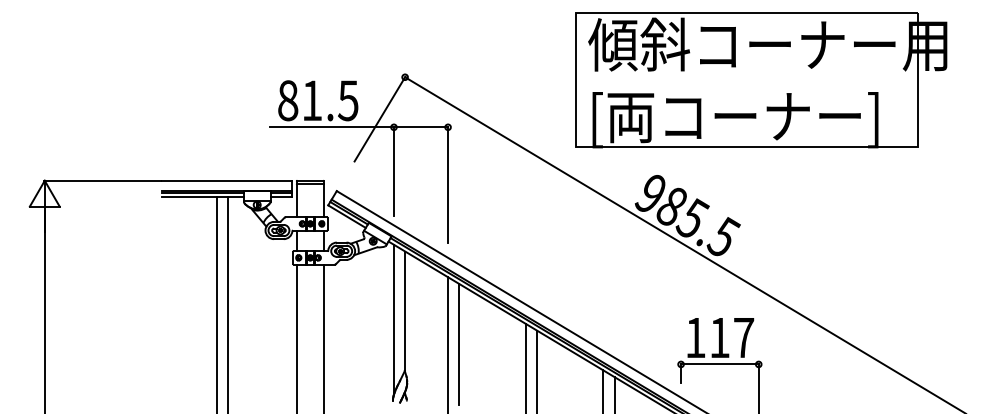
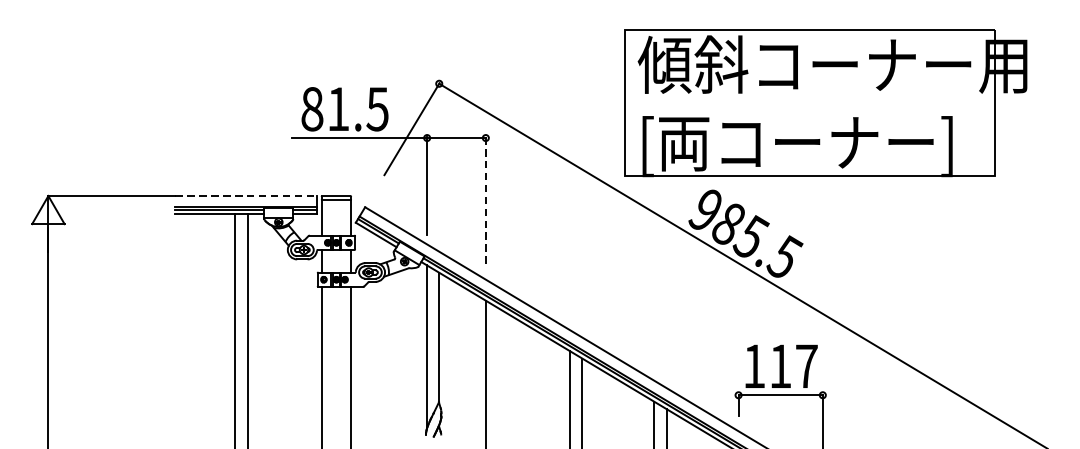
part: (761, 80) -> (825, 103), moved
line: (227, 180) -> (246, 195), solid -> dashed
line: (448, 184) -> (486, 200), solid -> dashed
line: (459, 343) -> (498, 372), removed

